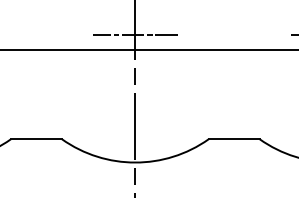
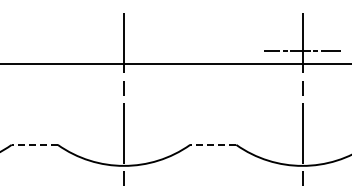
line: (134, 35) -> (123, 51), removed
line: (36, 138) -> (34, 144), solid -> dashed
line: (233, 138) -> (212, 144), solid -> dashed

